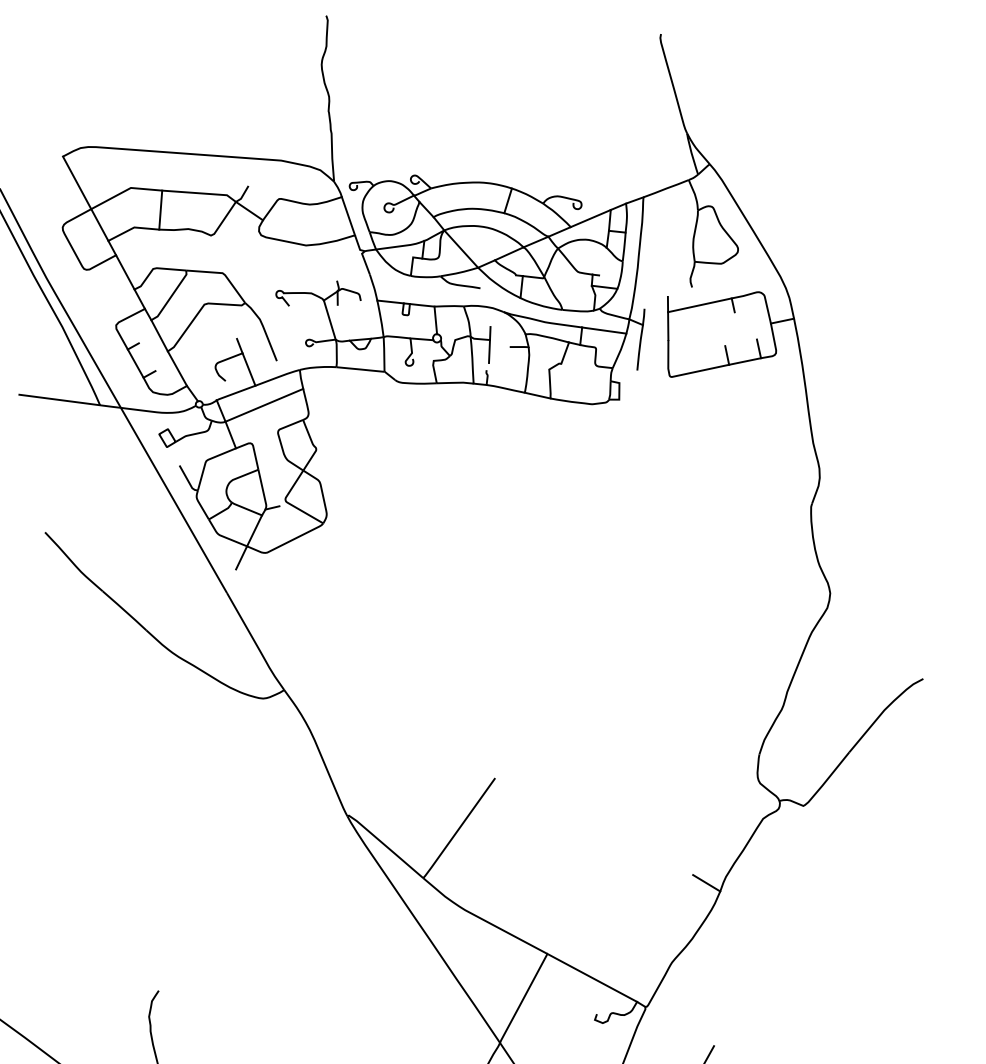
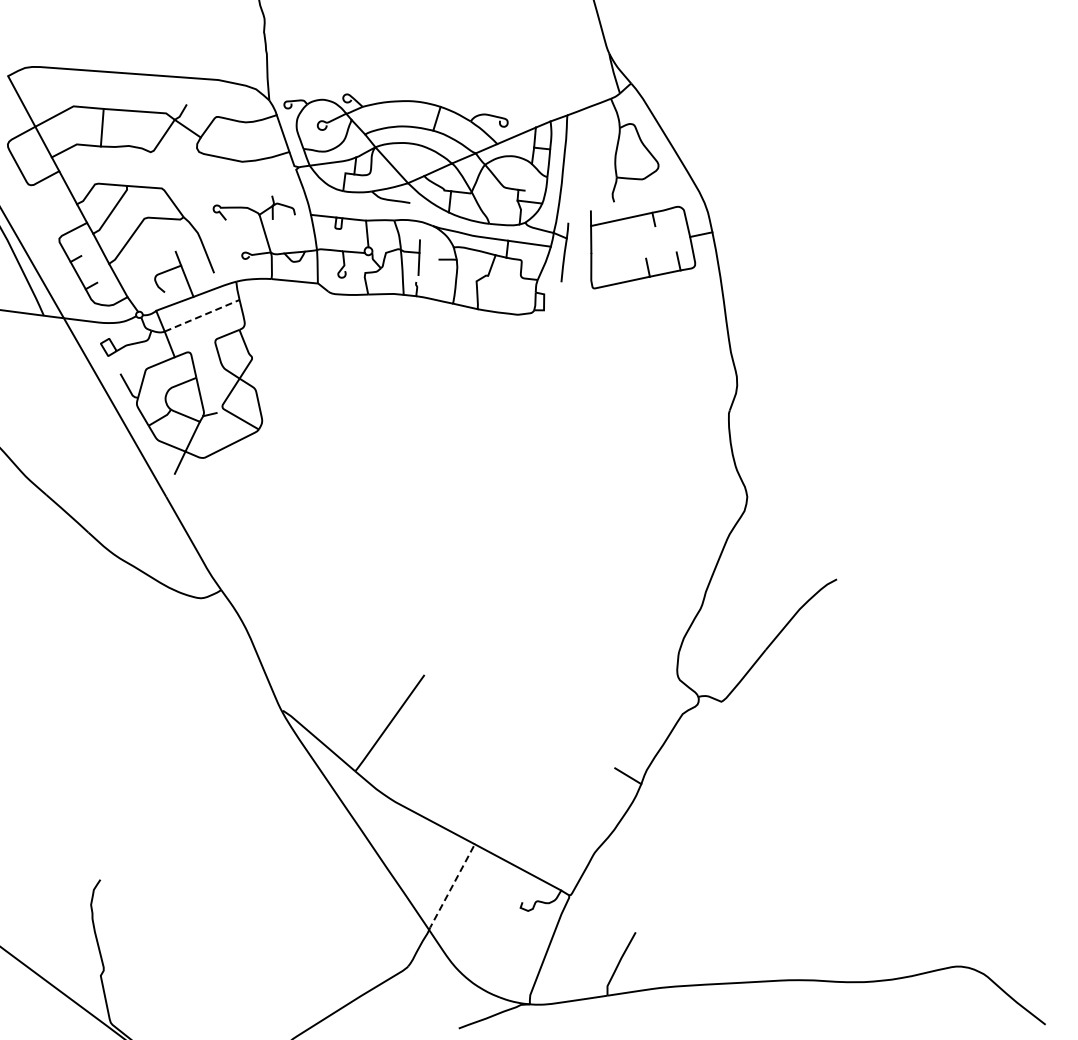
line: (264, 405) -> (202, 315), solid -> dashed
line: (523, 998) -> (451, 887), solid -> dashed

